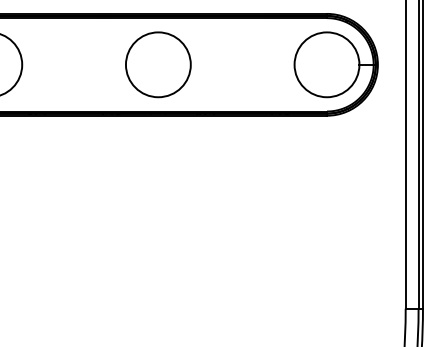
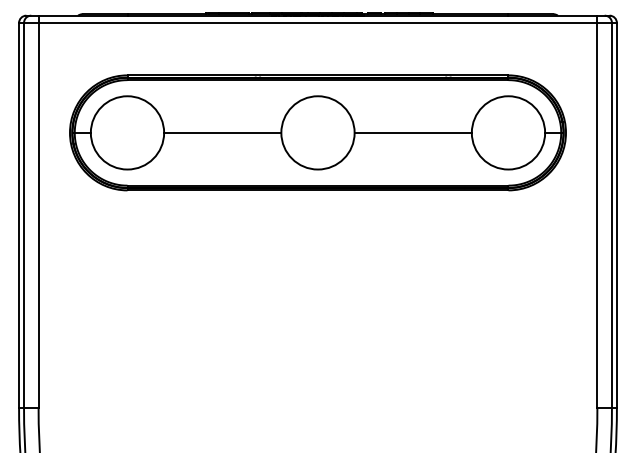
line: (73, 64) -> (222, 132), added
line: (242, 64) -> (412, 132), added

